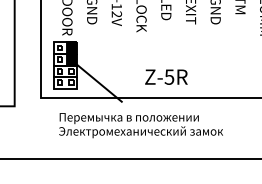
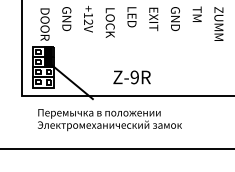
text: (169, 77) -> (134, 77), Z-5R -> Z-9R

